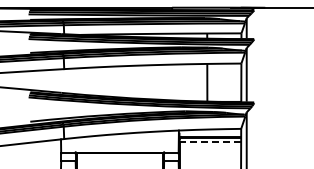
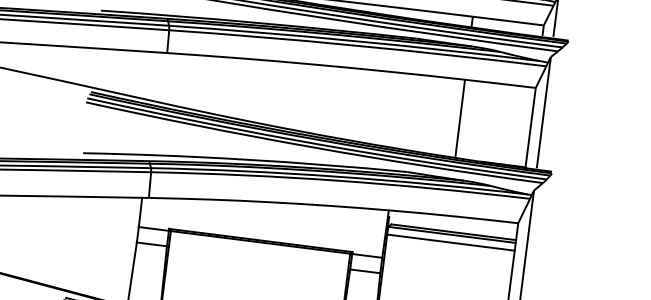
line: (210, 142) -> (451, 243), dashed -> solid

